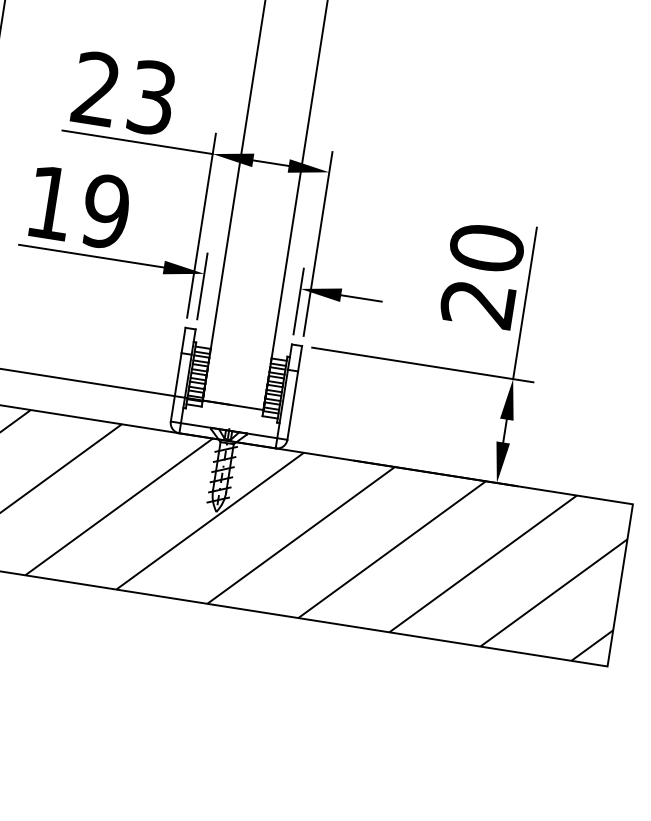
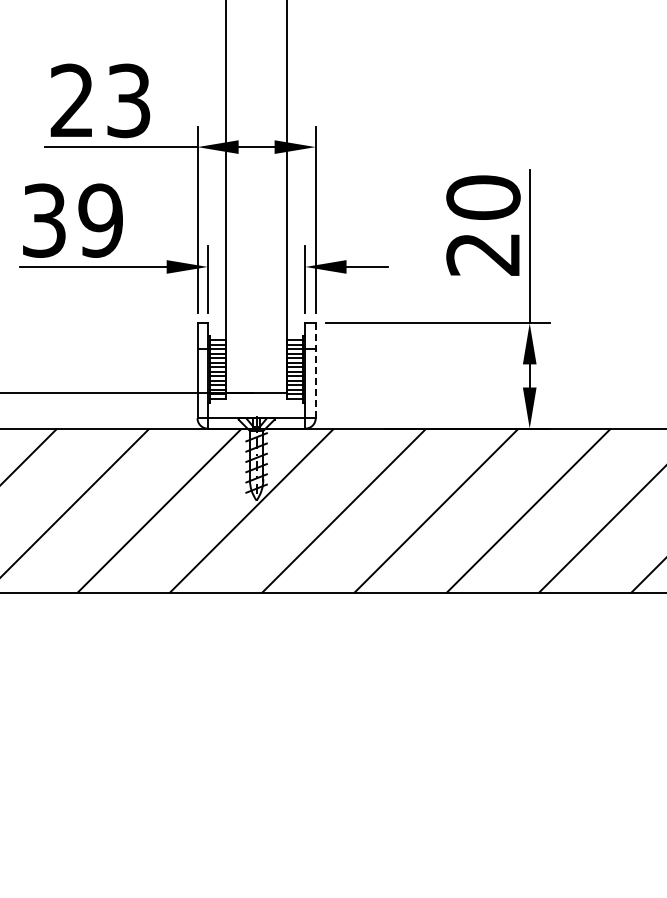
text: (50, 202) -> (44, 220), 19 -> 39
line: (294, 392) -> (315, 370), solid -> dashed

